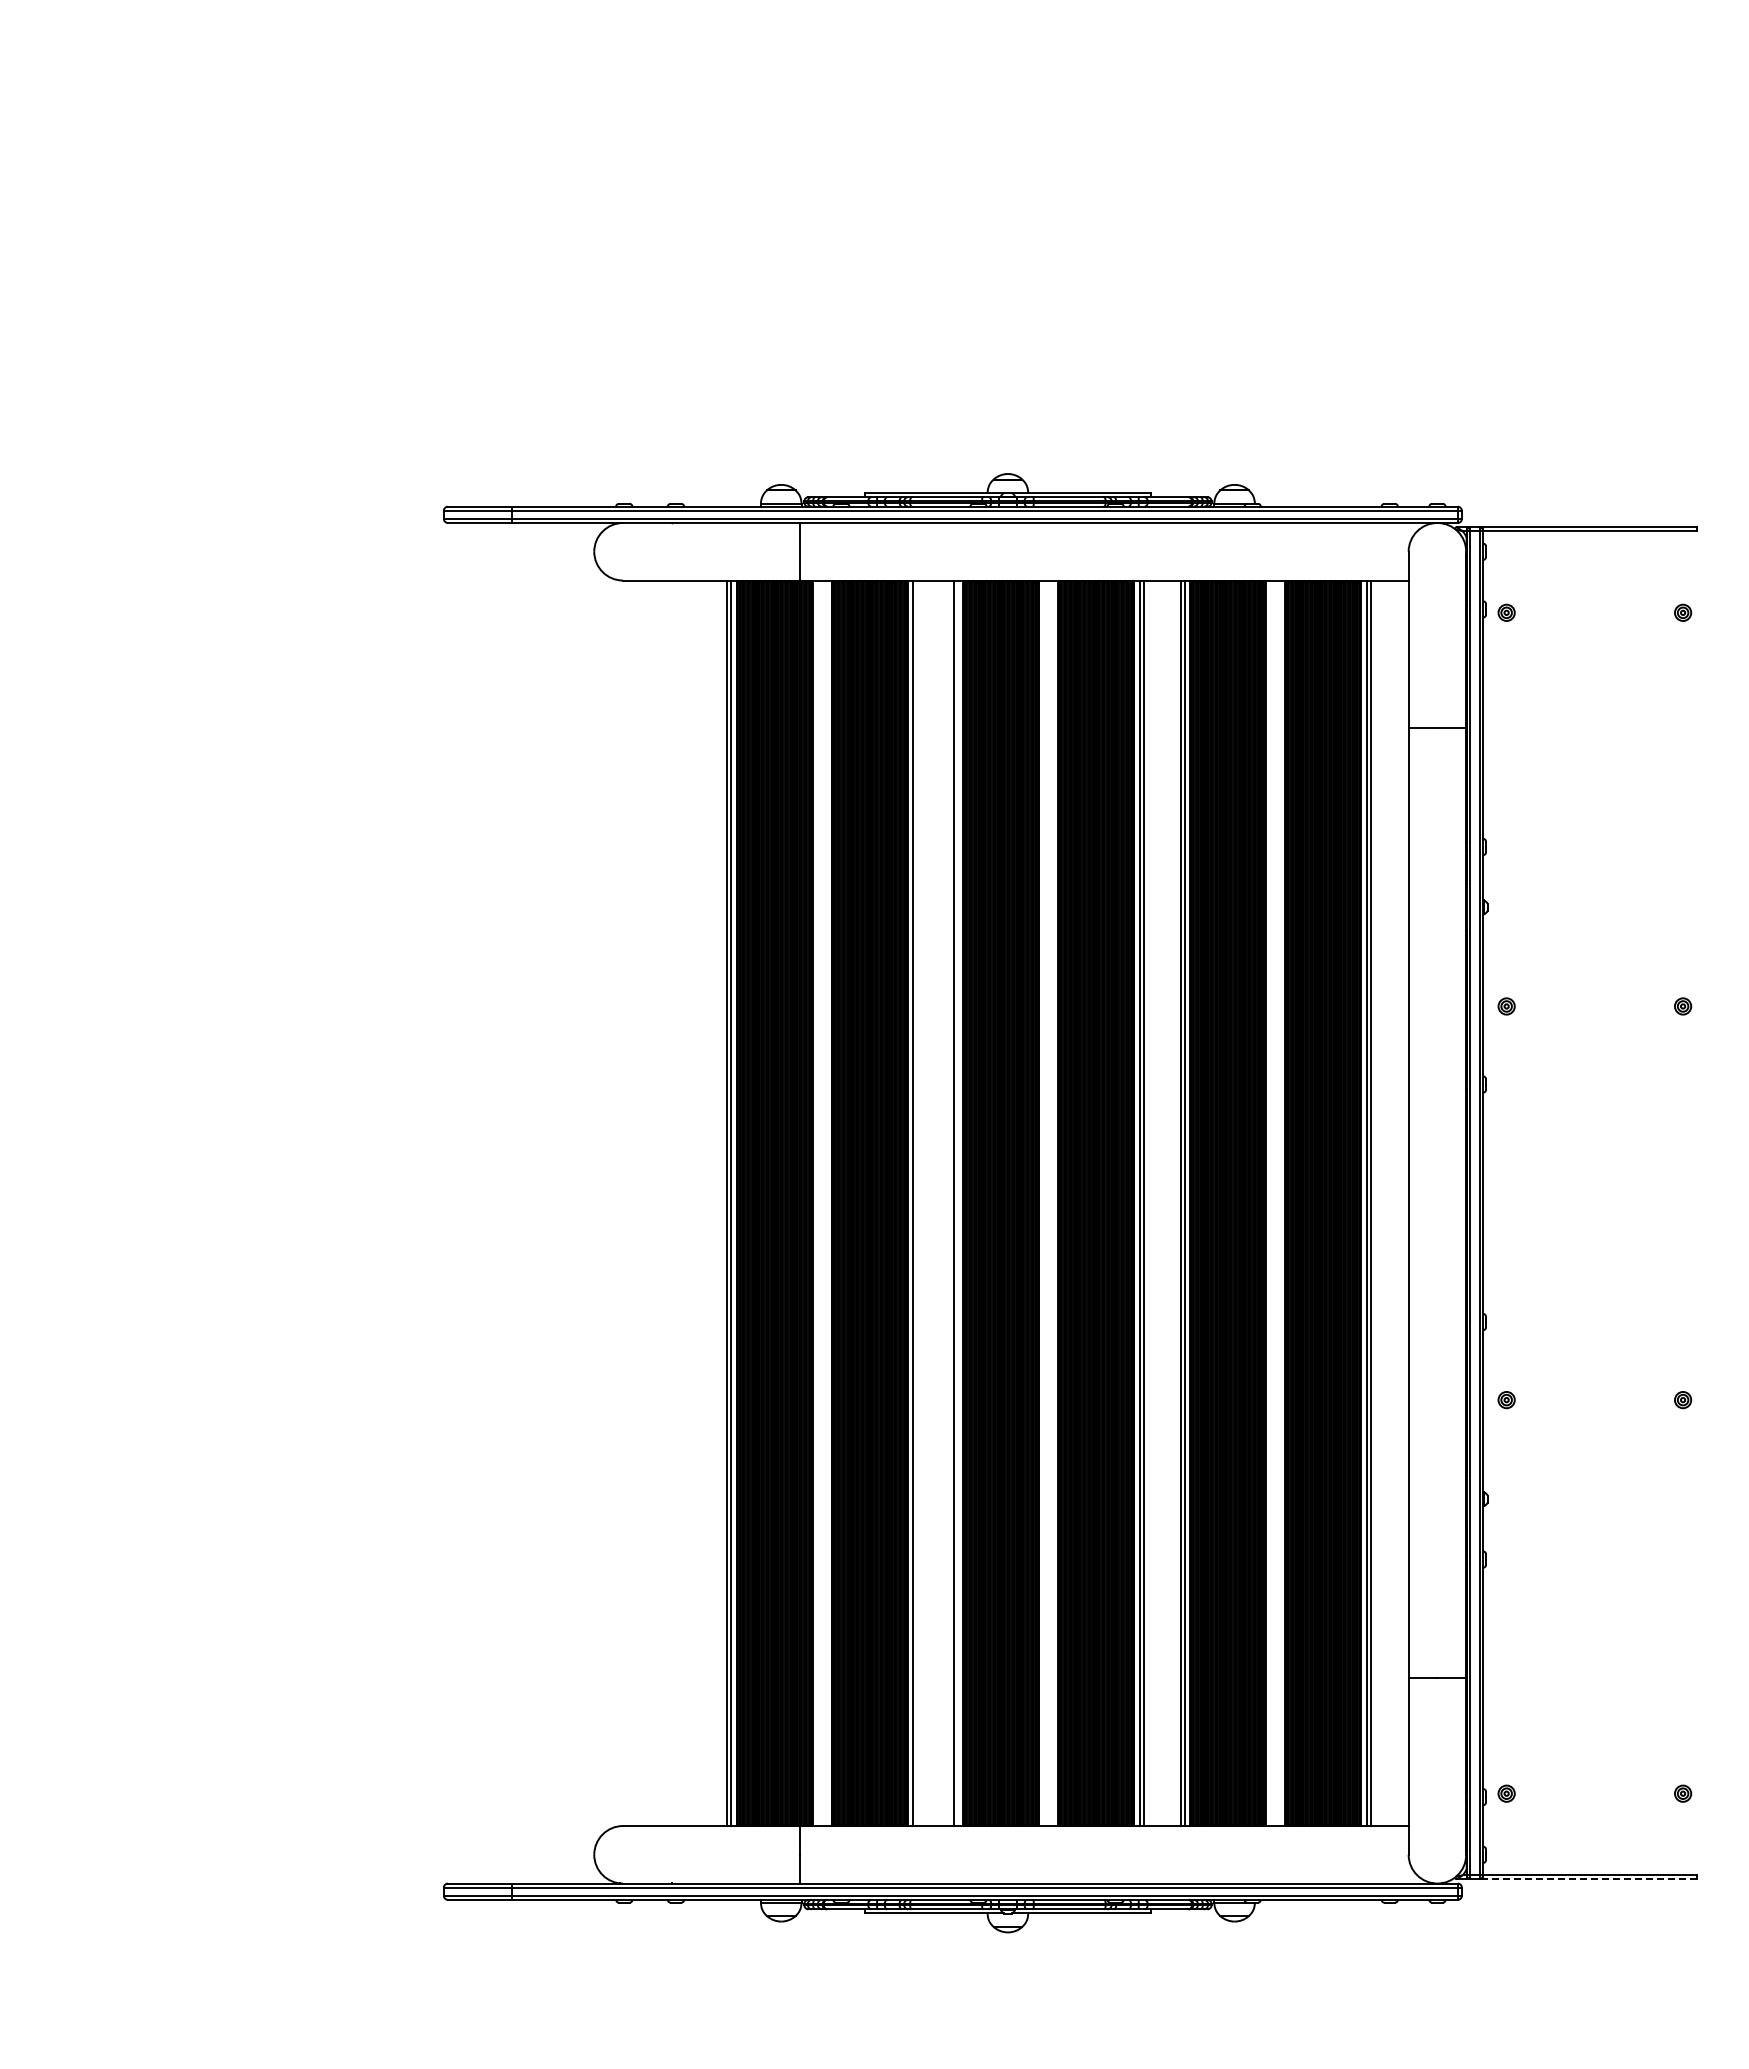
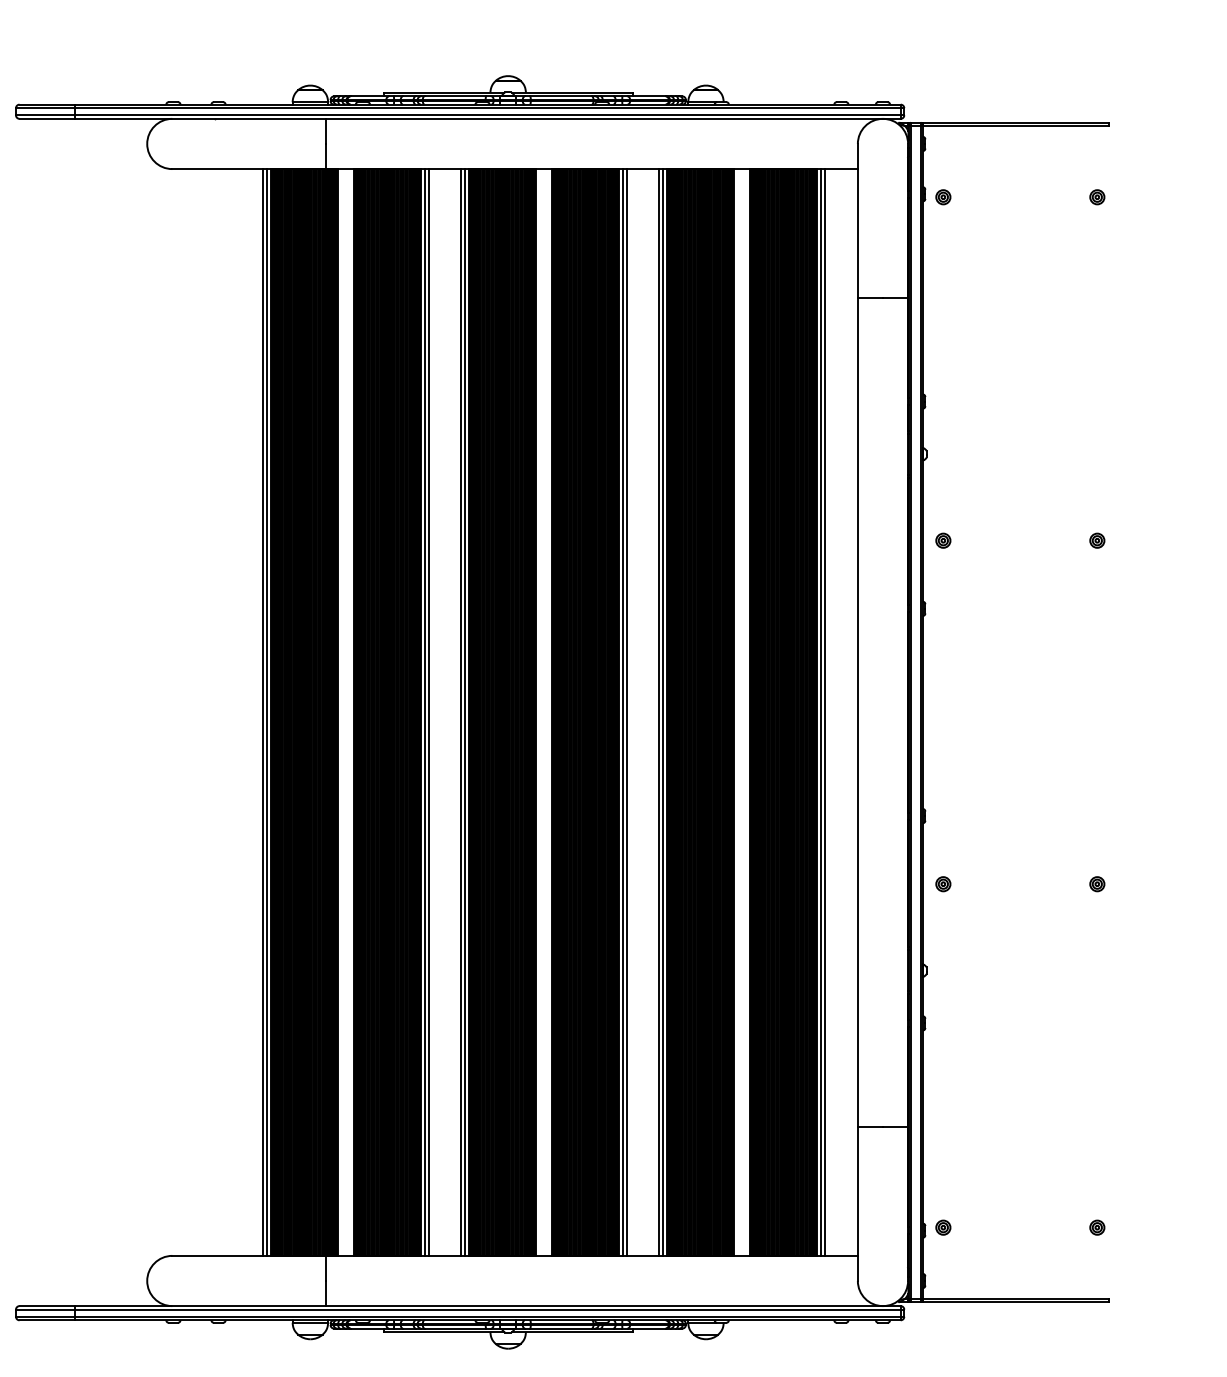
line: (917, 1203) -> (429, 712), added
line: (958, 1203) -> (465, 712), added
line: (1589, 1879) -> (1015, 1302), dashed -> solid

